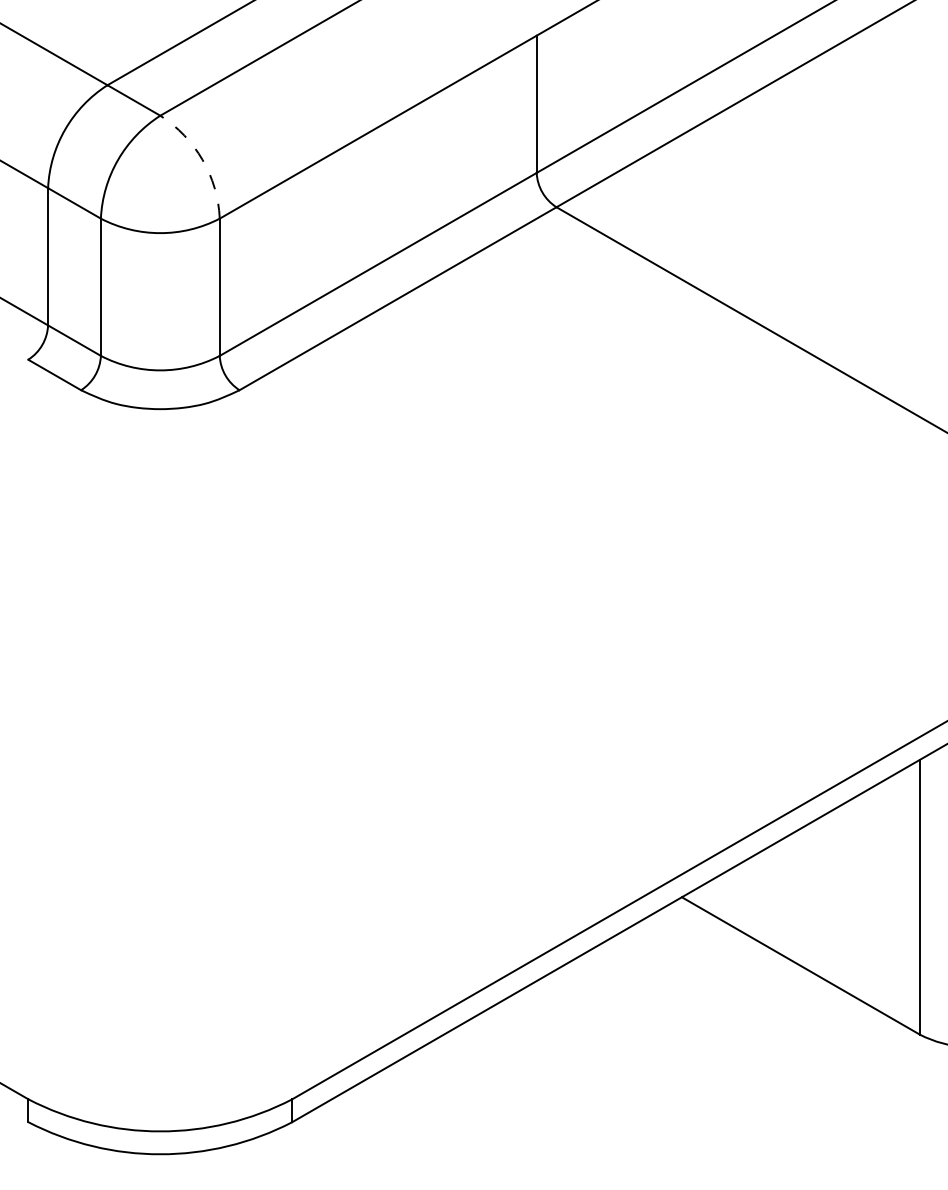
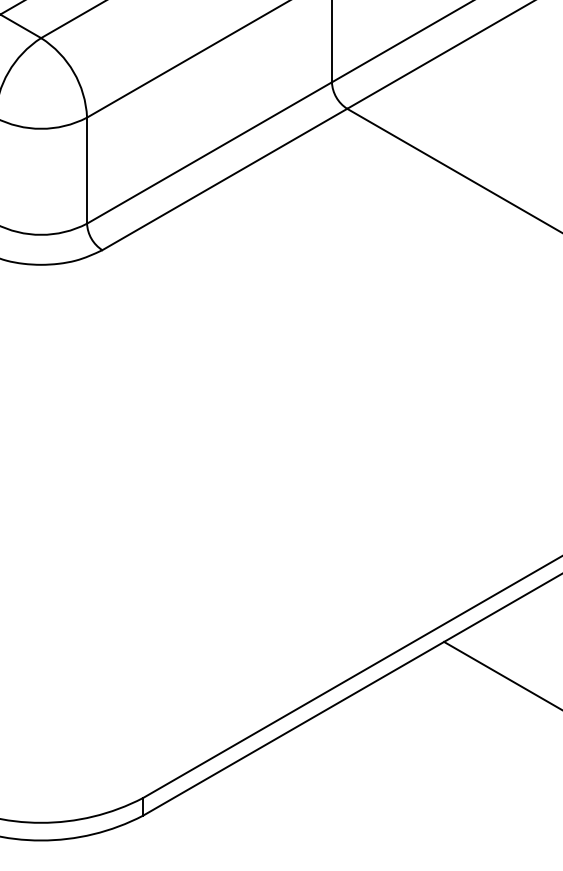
arc: (202, 159) -> (73, 71), dashed -> solid

